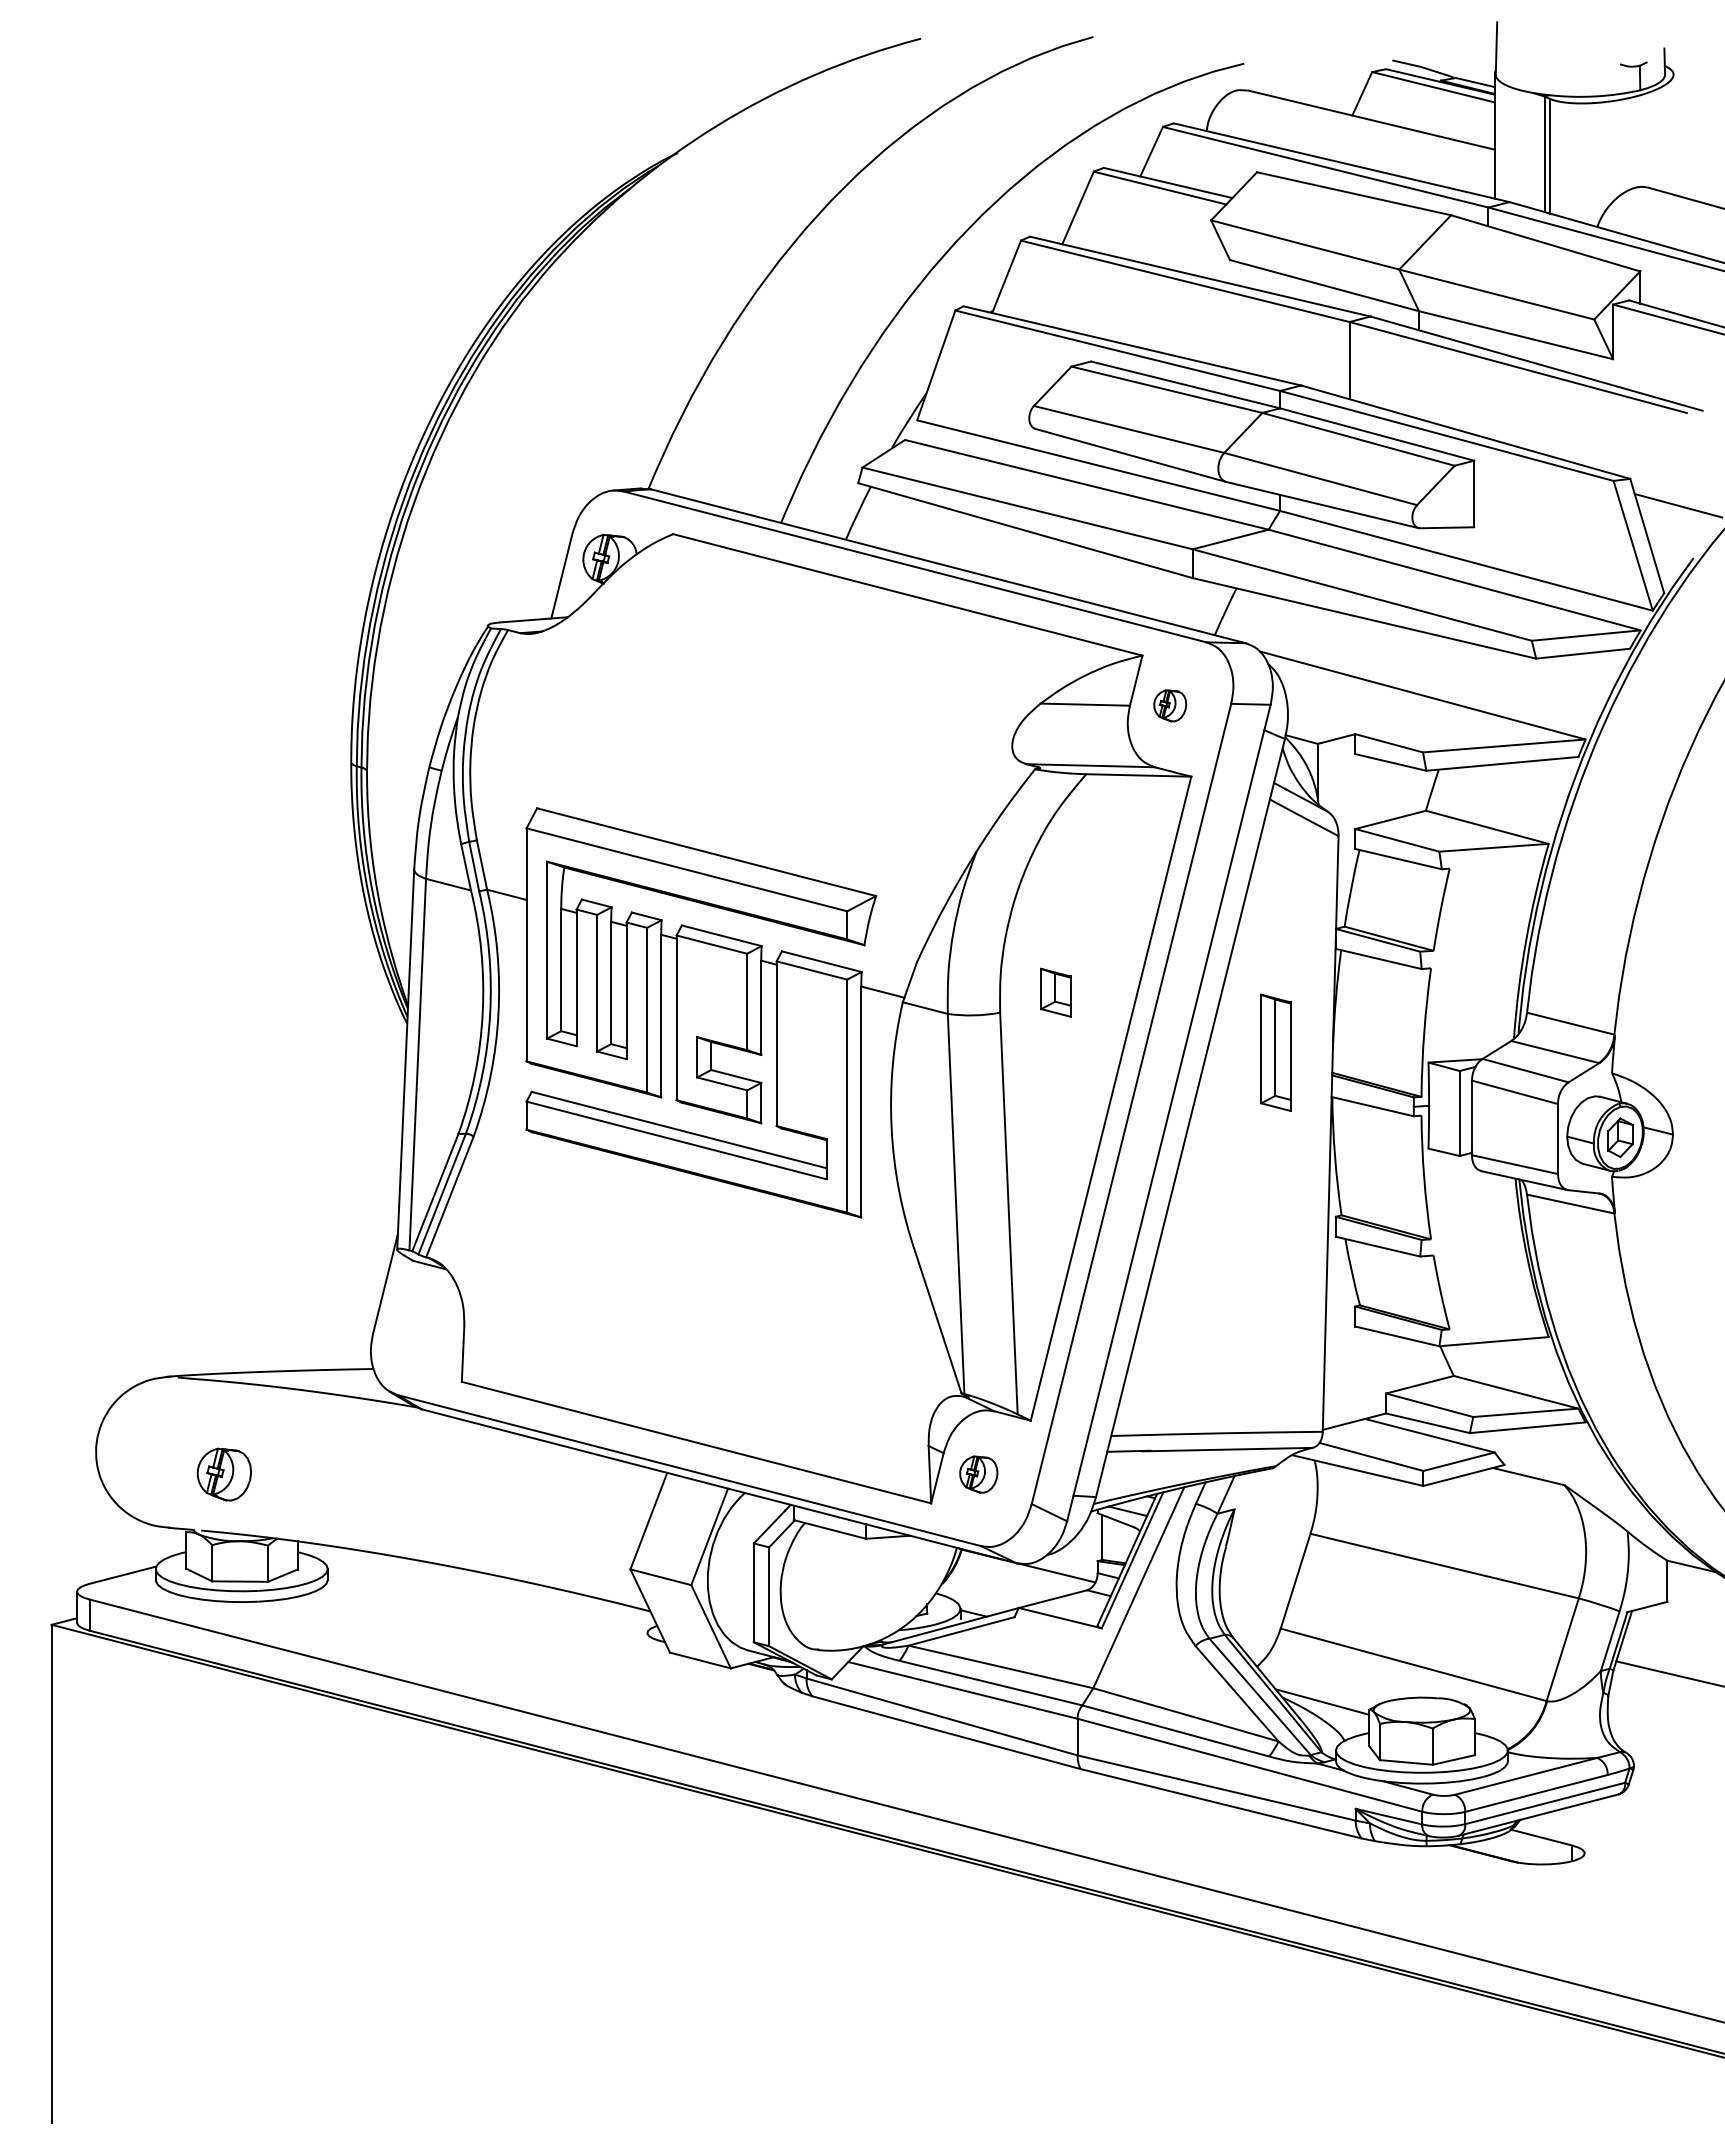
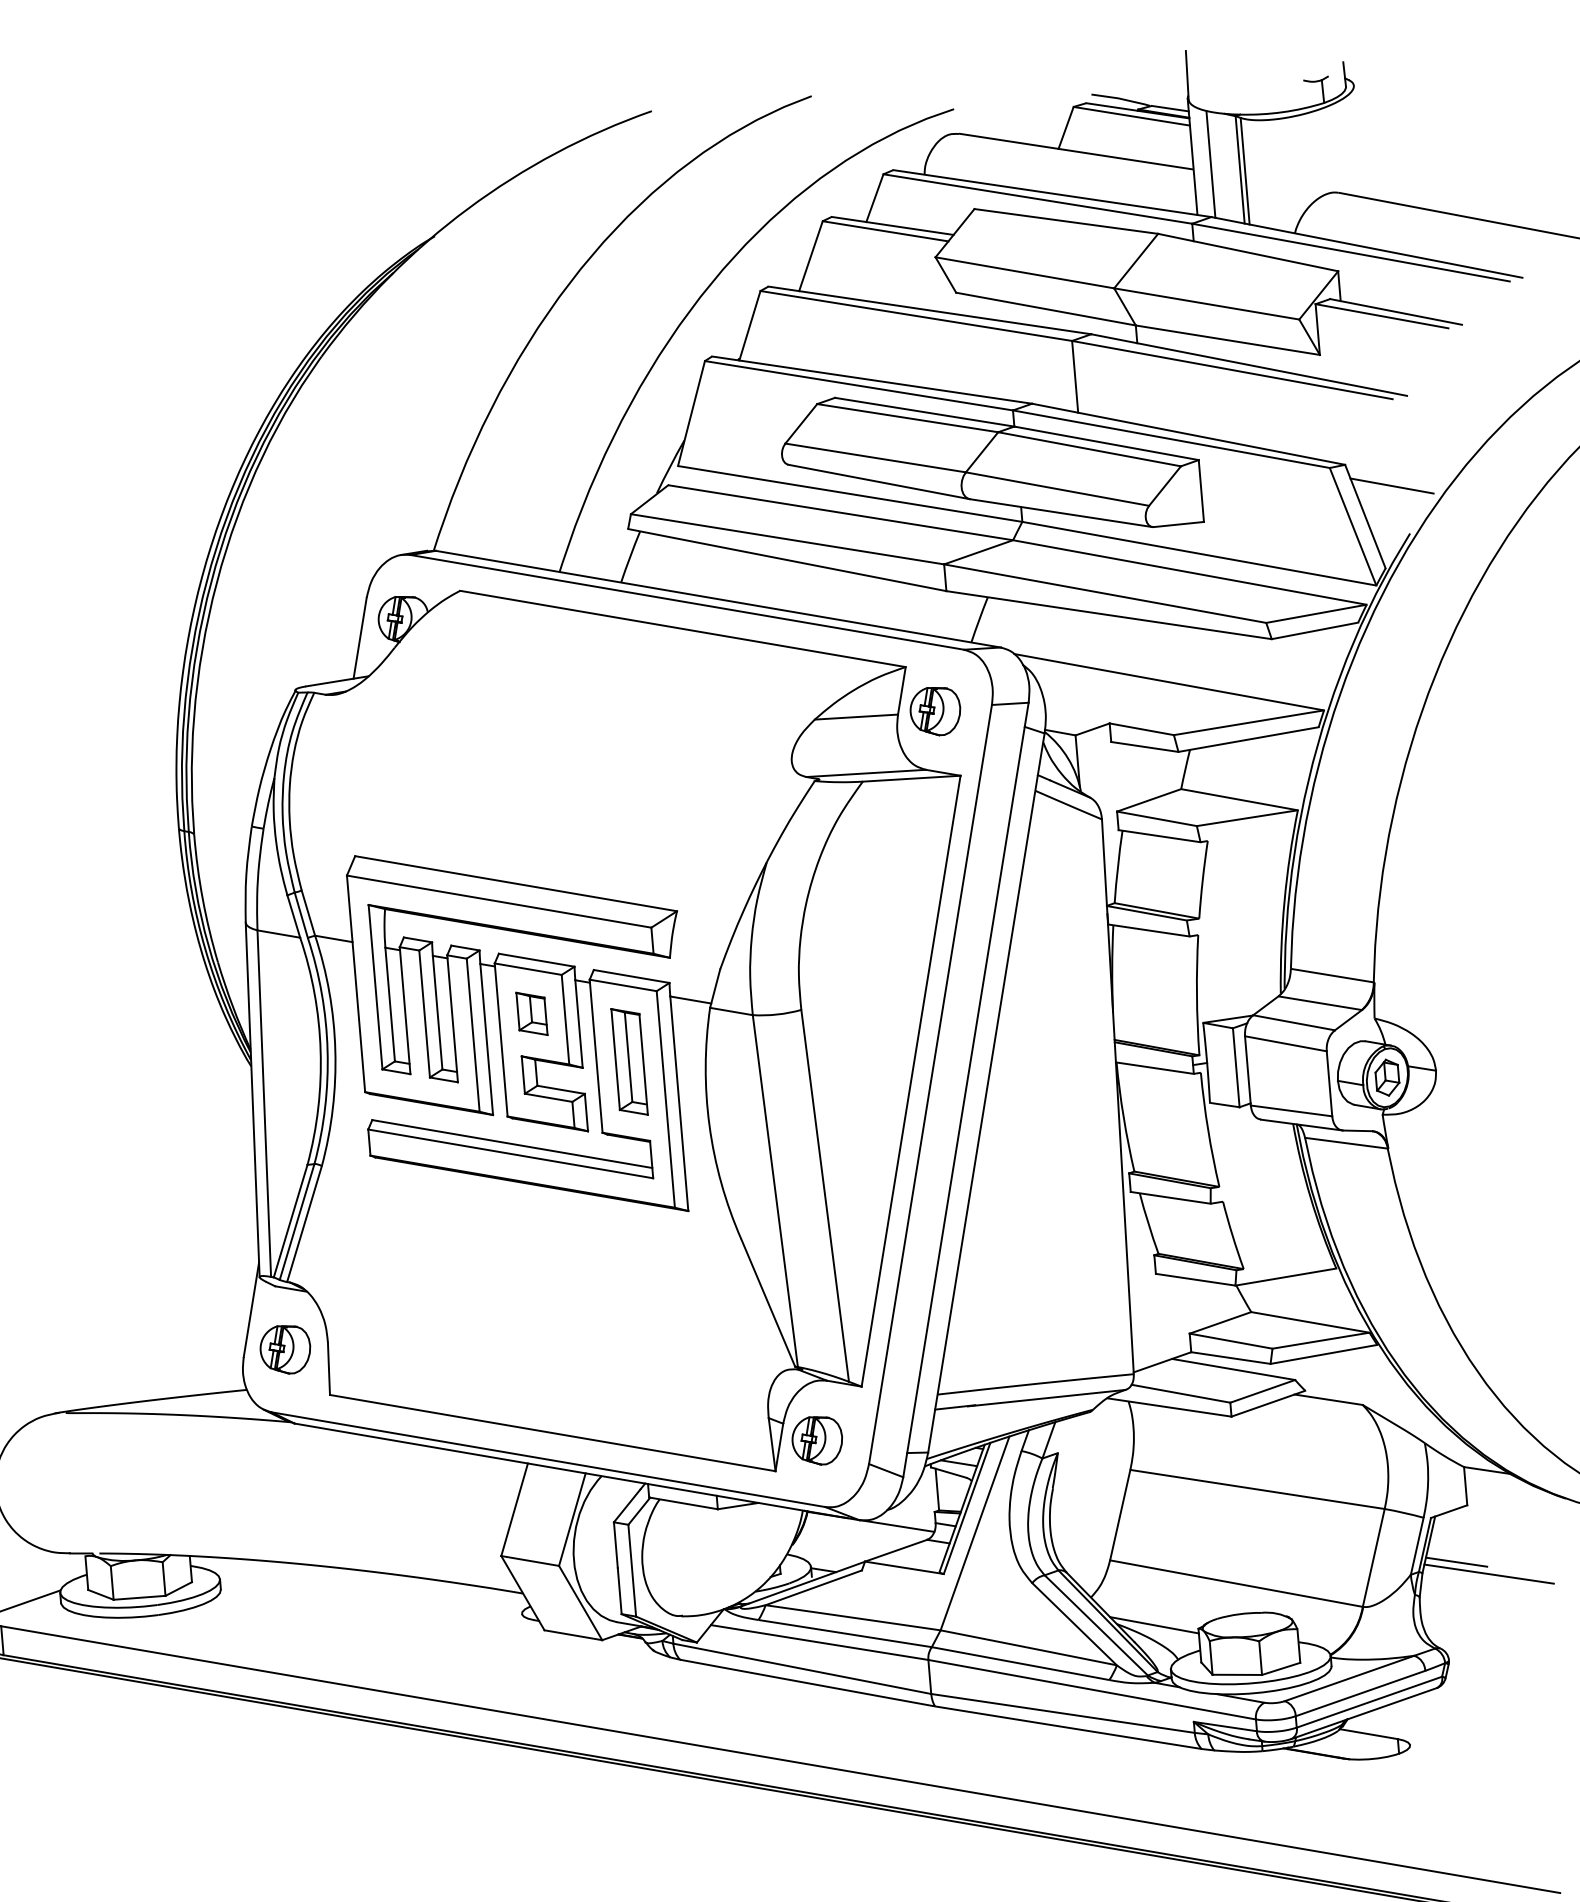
line: (1513, 145) -> (1210, 164), added
part: (1169, 705) -> (934, 711), size x1.67
part: (1055, 992) -> (531, 1013), moved
part: (1275, 1052) -> (629, 1061), moved
part: (223, 1474) -> (284, 1349), moved
part: (978, 1474) -> (817, 1440), size x1.43
line: (1650, 1661) -> (1456, 1562), added

